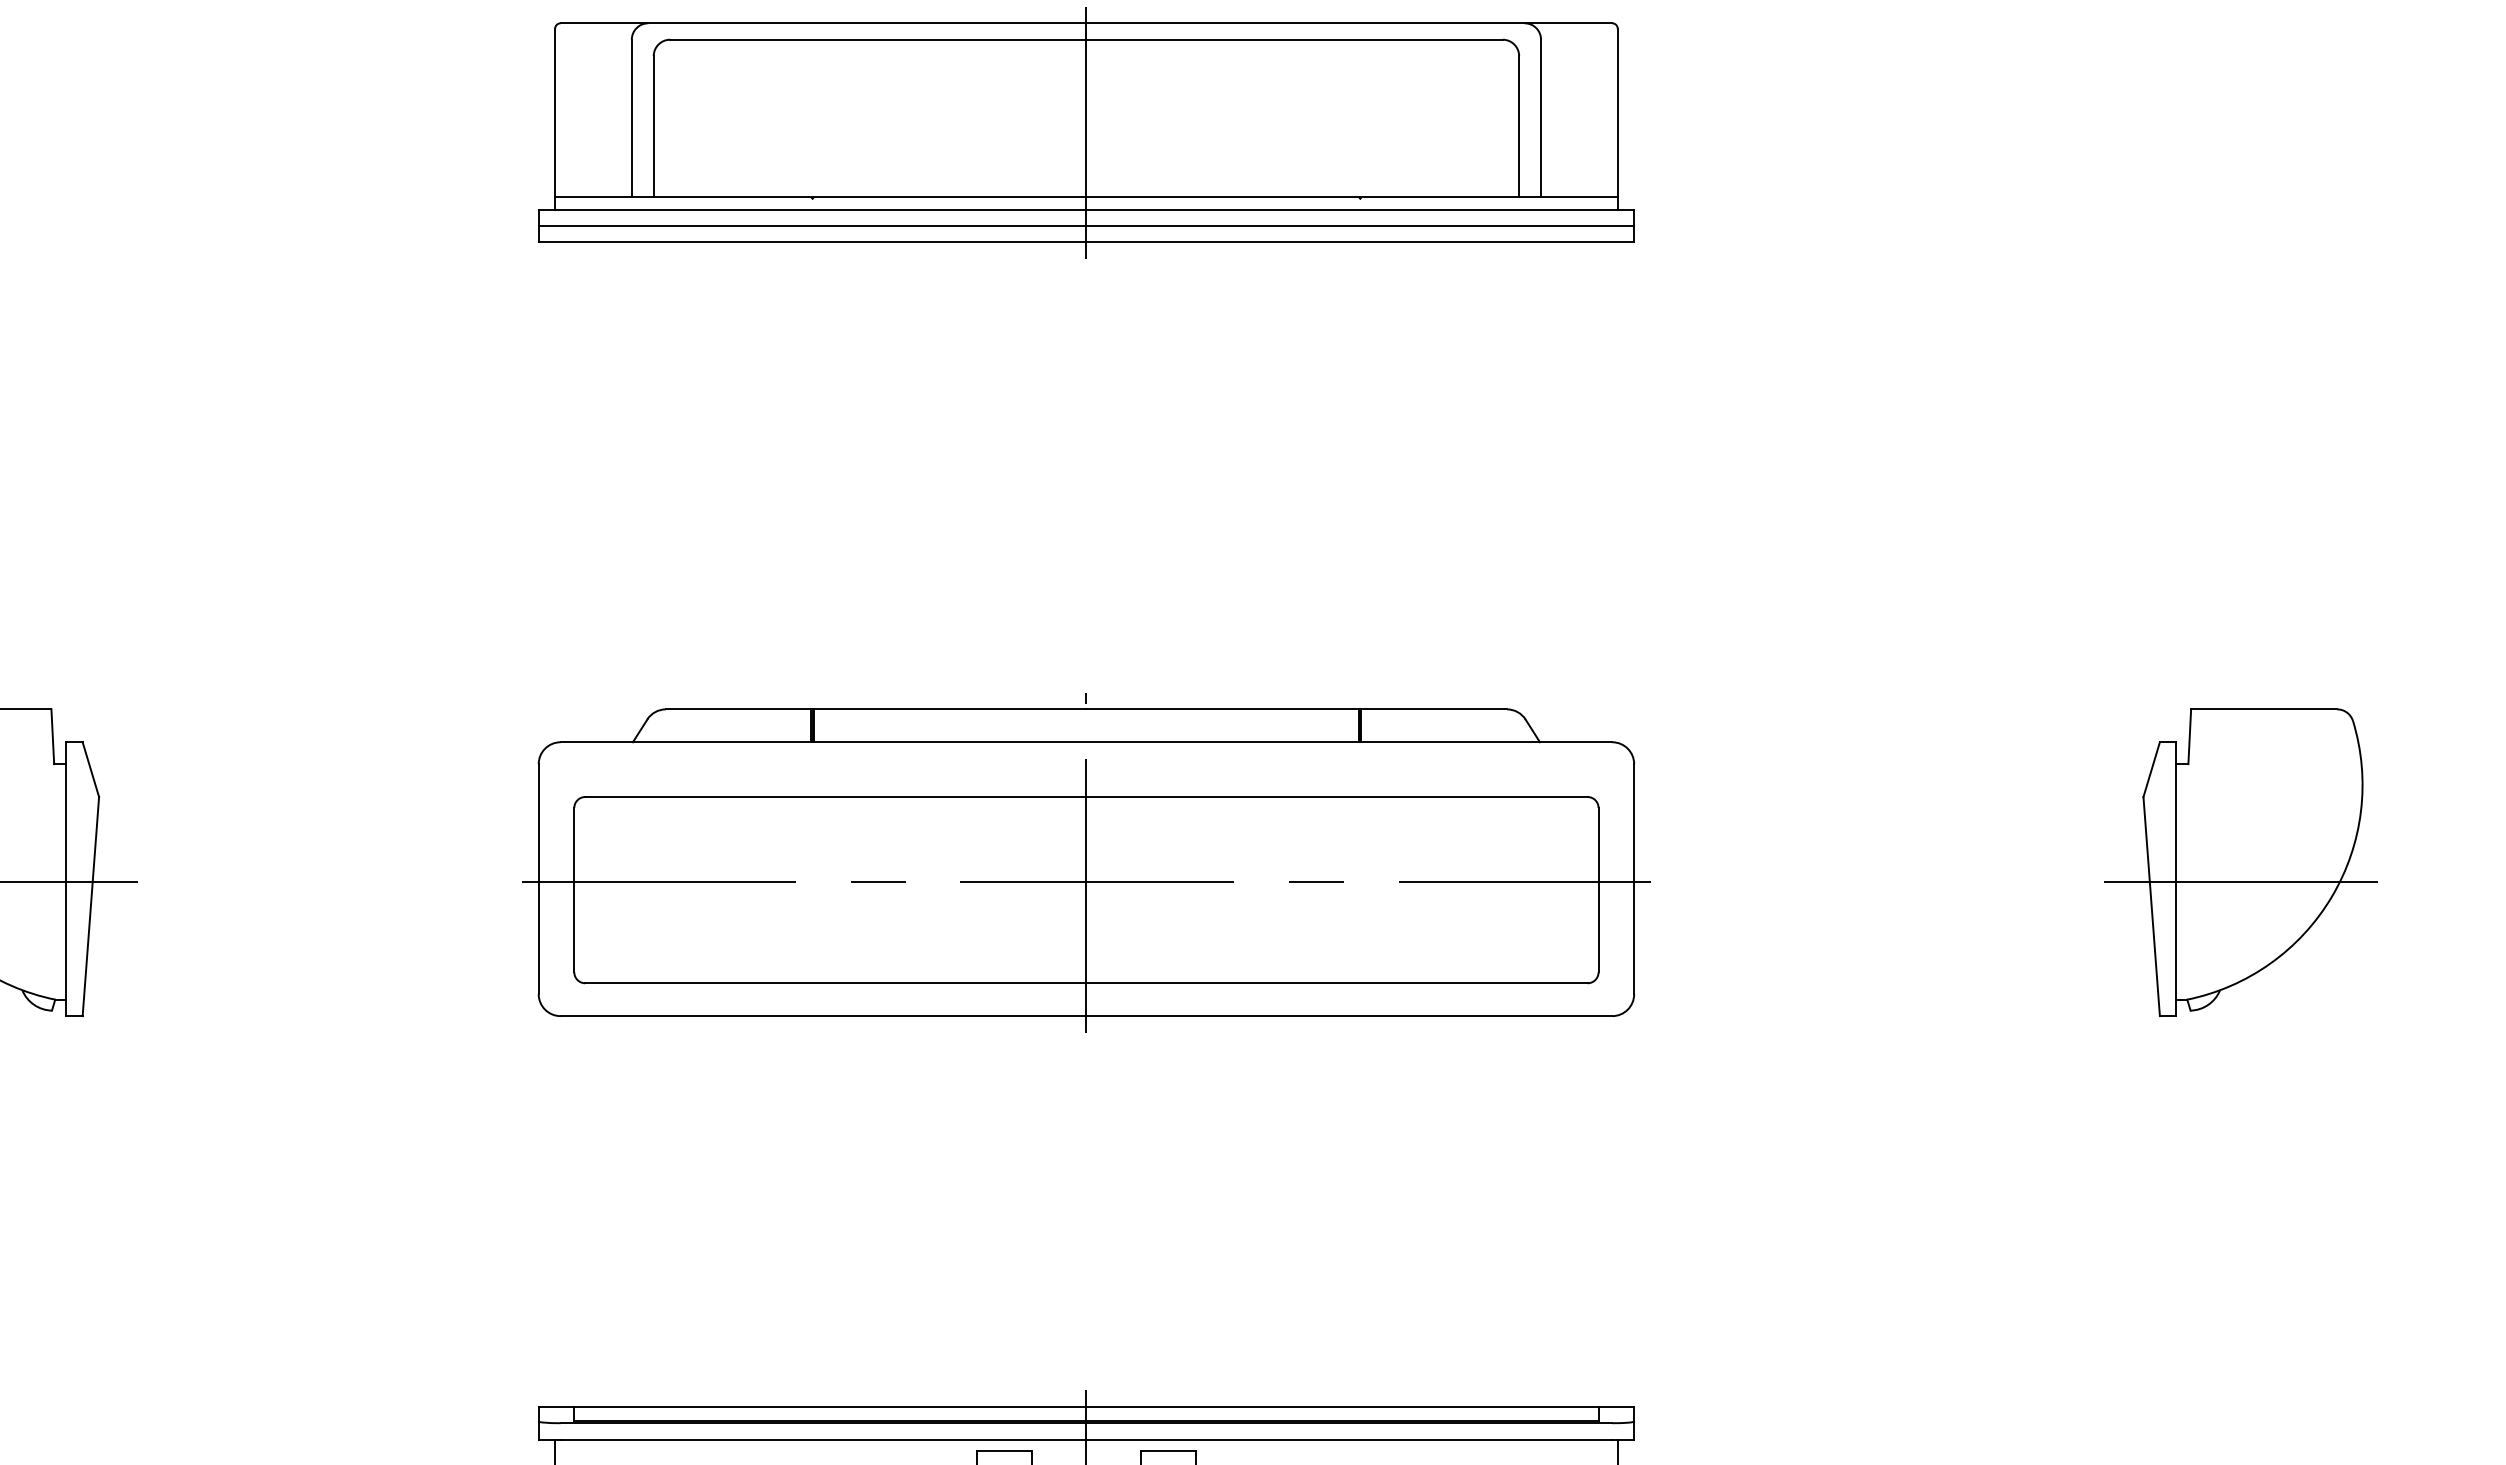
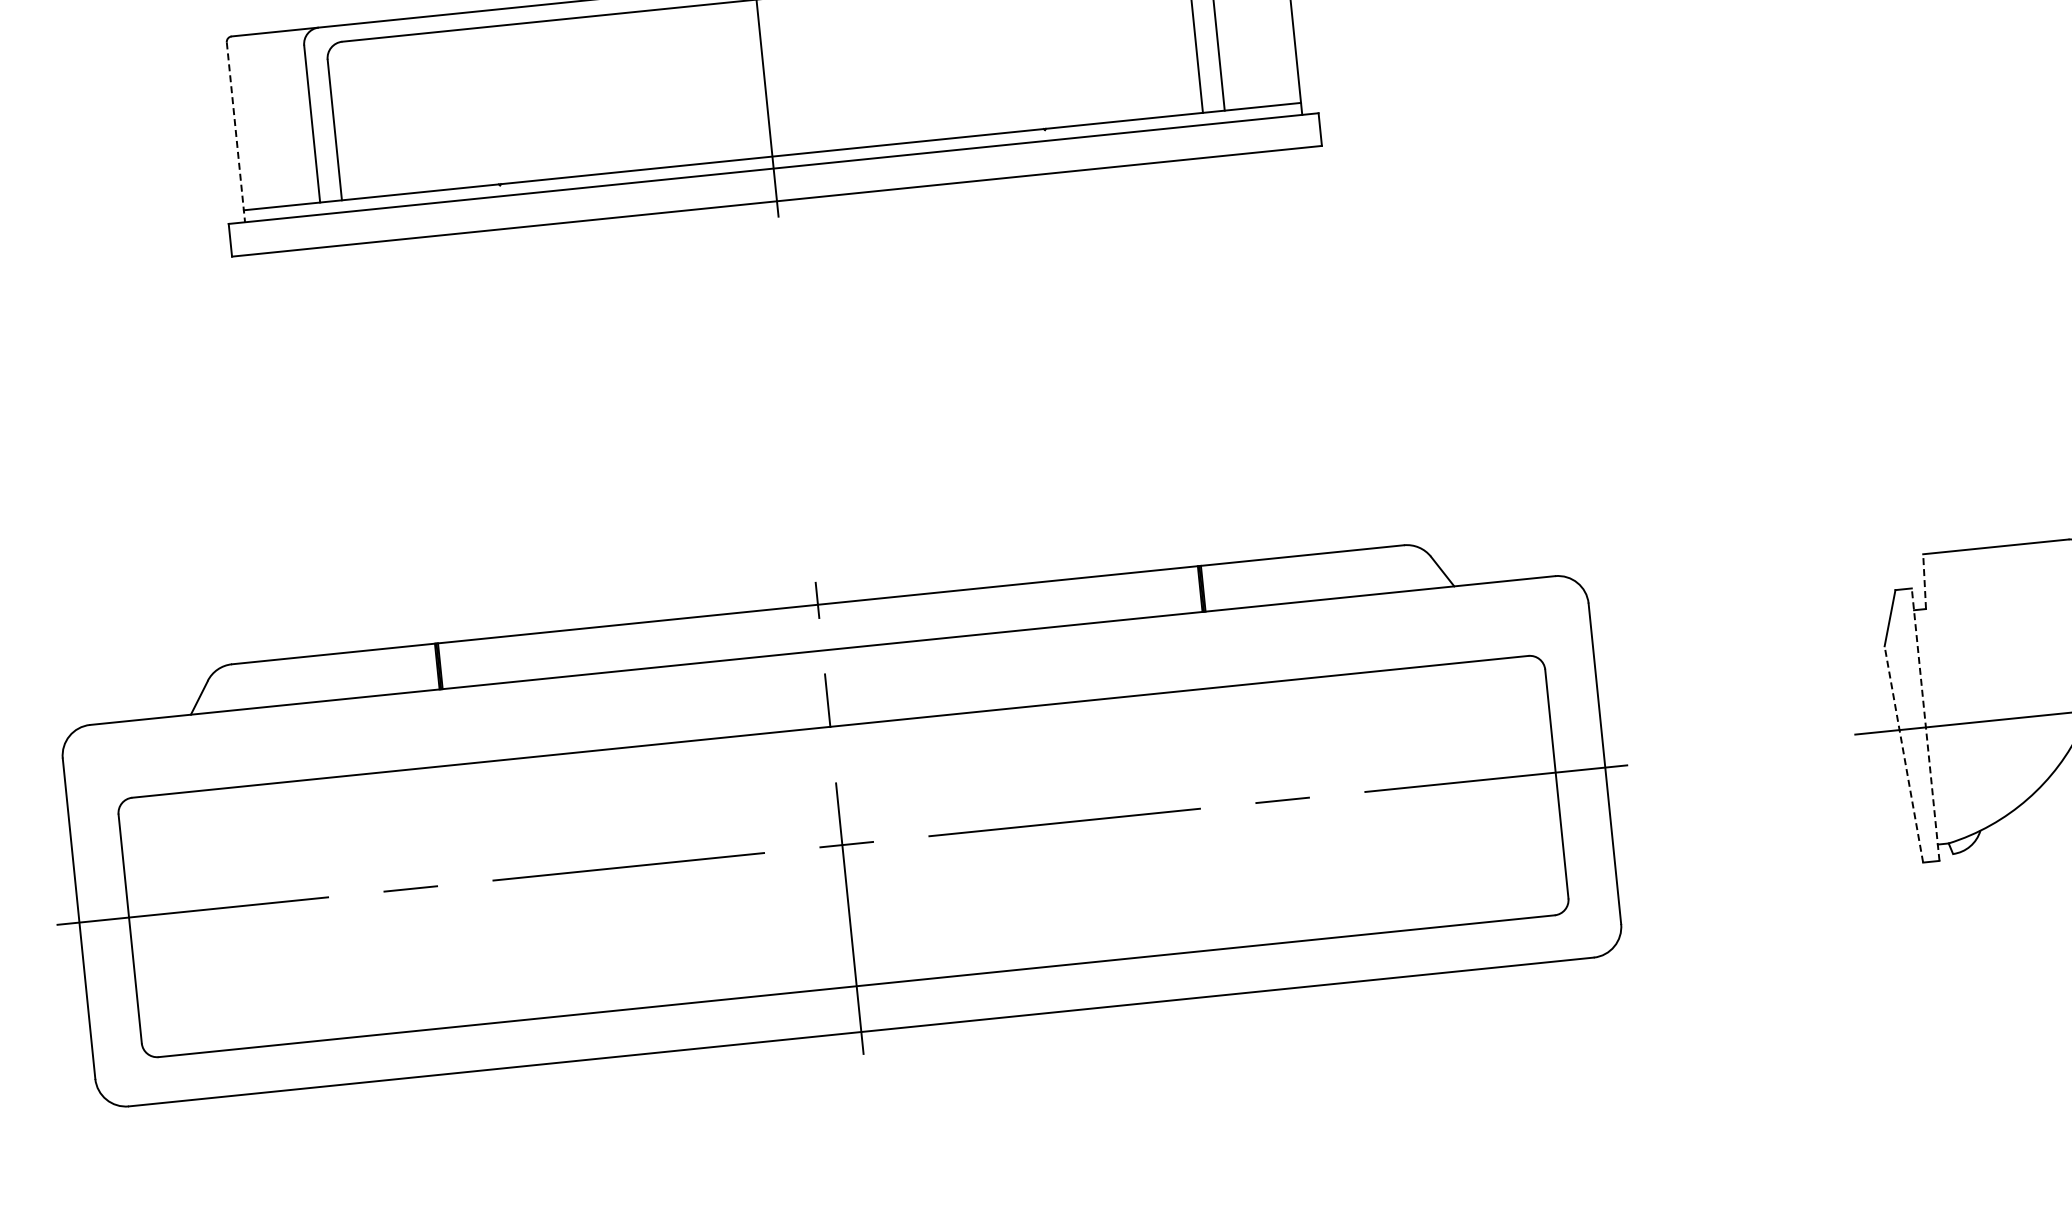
line: (555, 119) -> (236, 132), solid -> dashed
line: (1086, 225) -> (775, 184), removed
line: (2189, 736) -> (1924, 581), solid -> dashed
part: (1086, 862) -> (839, 818), size x1.4
line: (2176, 879) -> (1925, 724), solid -> dashed
line: (2151, 906) -> (1903, 754), solid -> dashed

